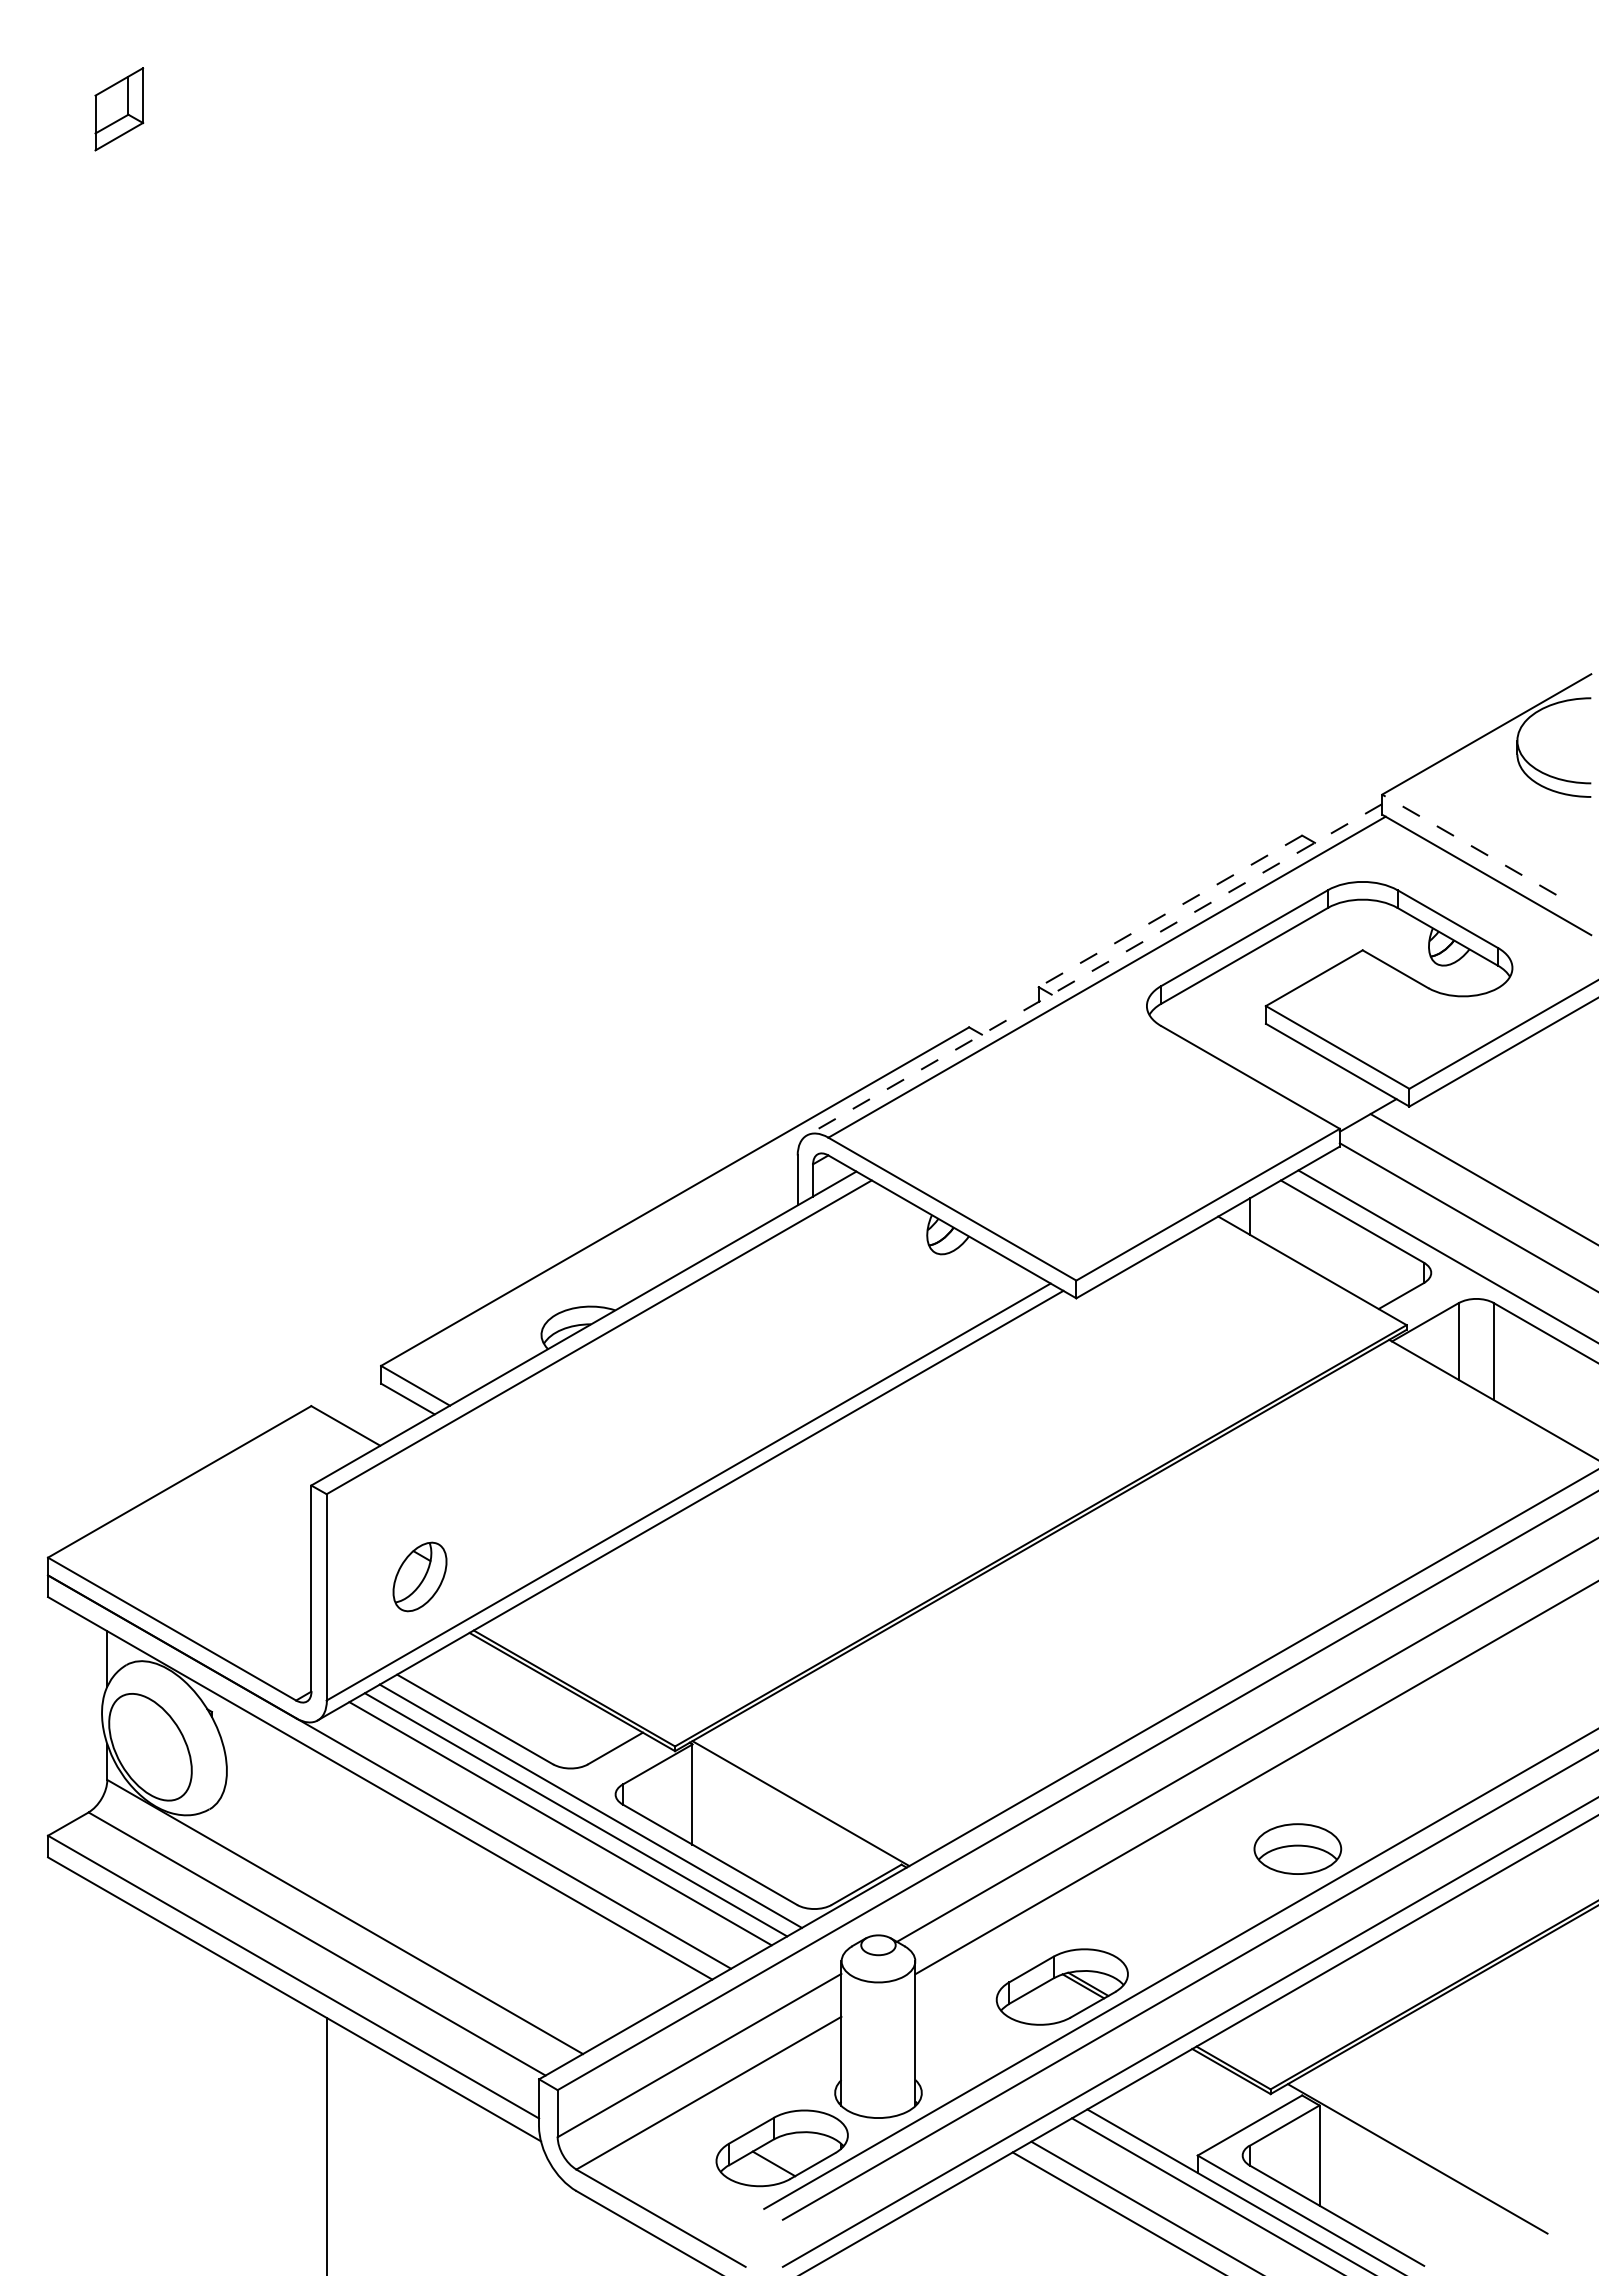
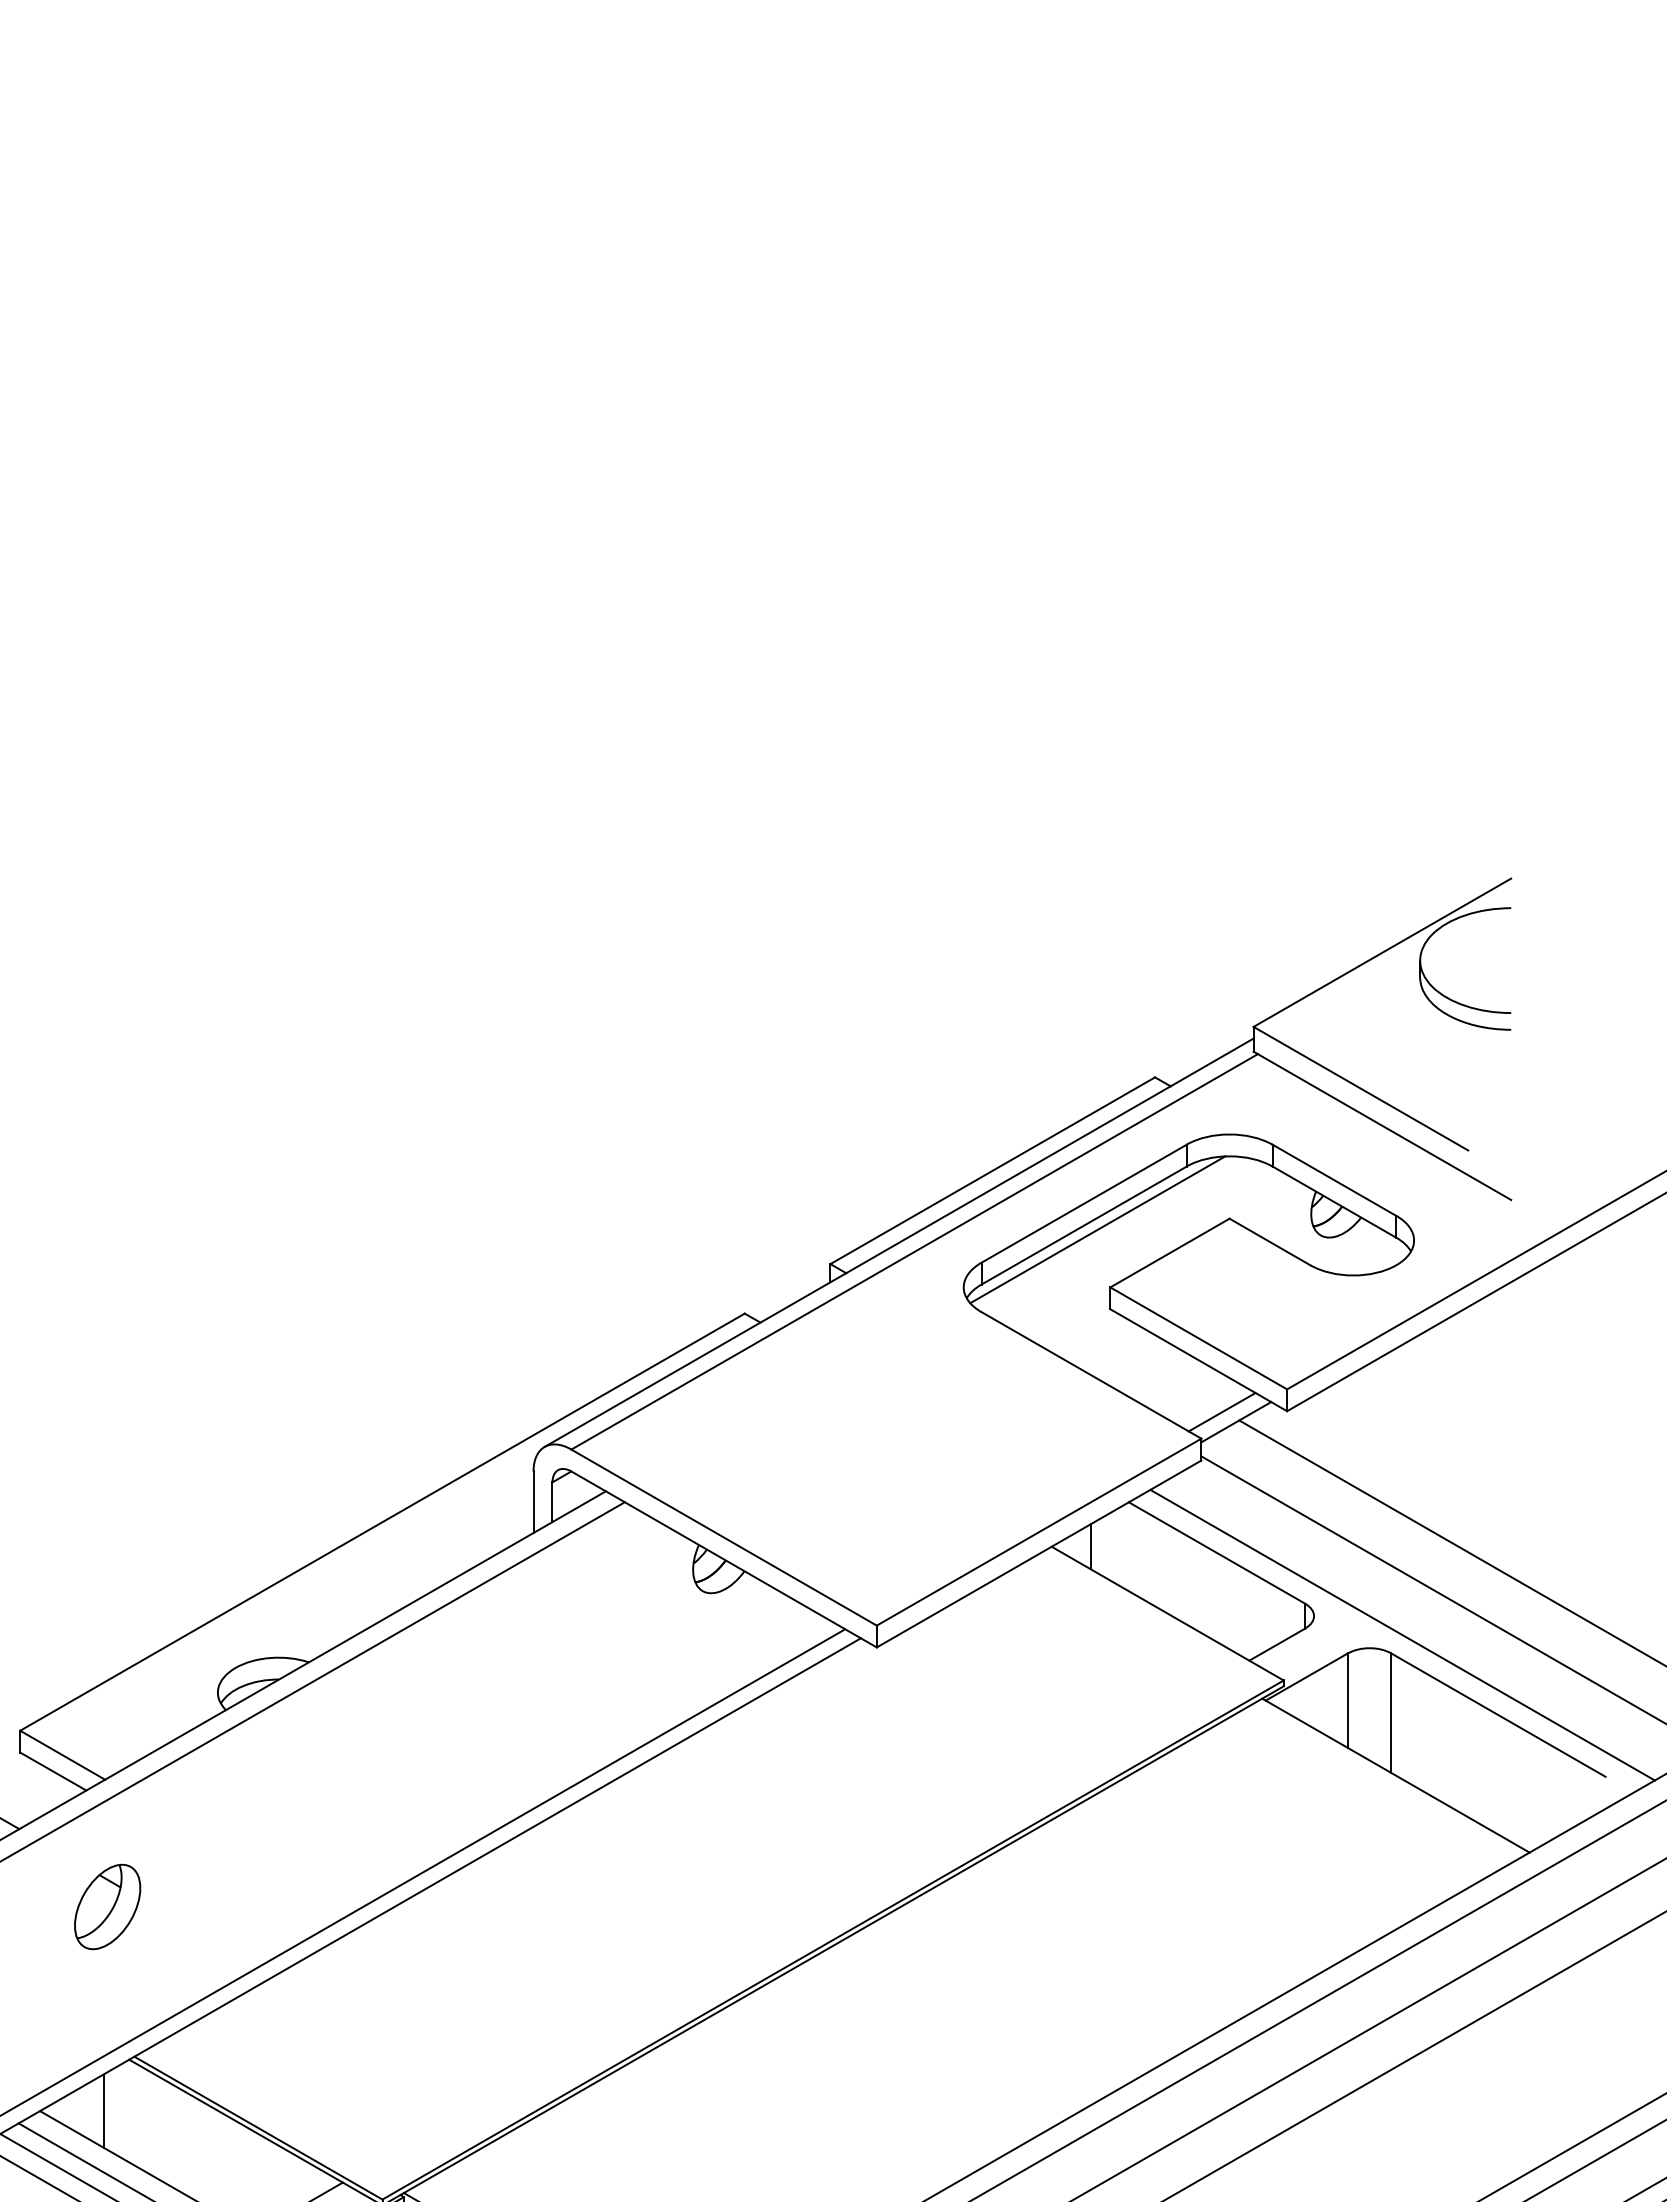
line: (1469, 844) -> (1361, 1088), dashed -> solid
line: (1170, 911) -> (992, 1170), dashed -> solid
line: (1255, 958) -> (1097, 1228), added
line: (1094, 970) -> (899, 1243), dashed -> solid
line: (1356, 1106) -> (1221, 1411), added
part: (419, 1576) -> (107, 1906), moved
line: (448, 1674) -> (103, 2110), added

